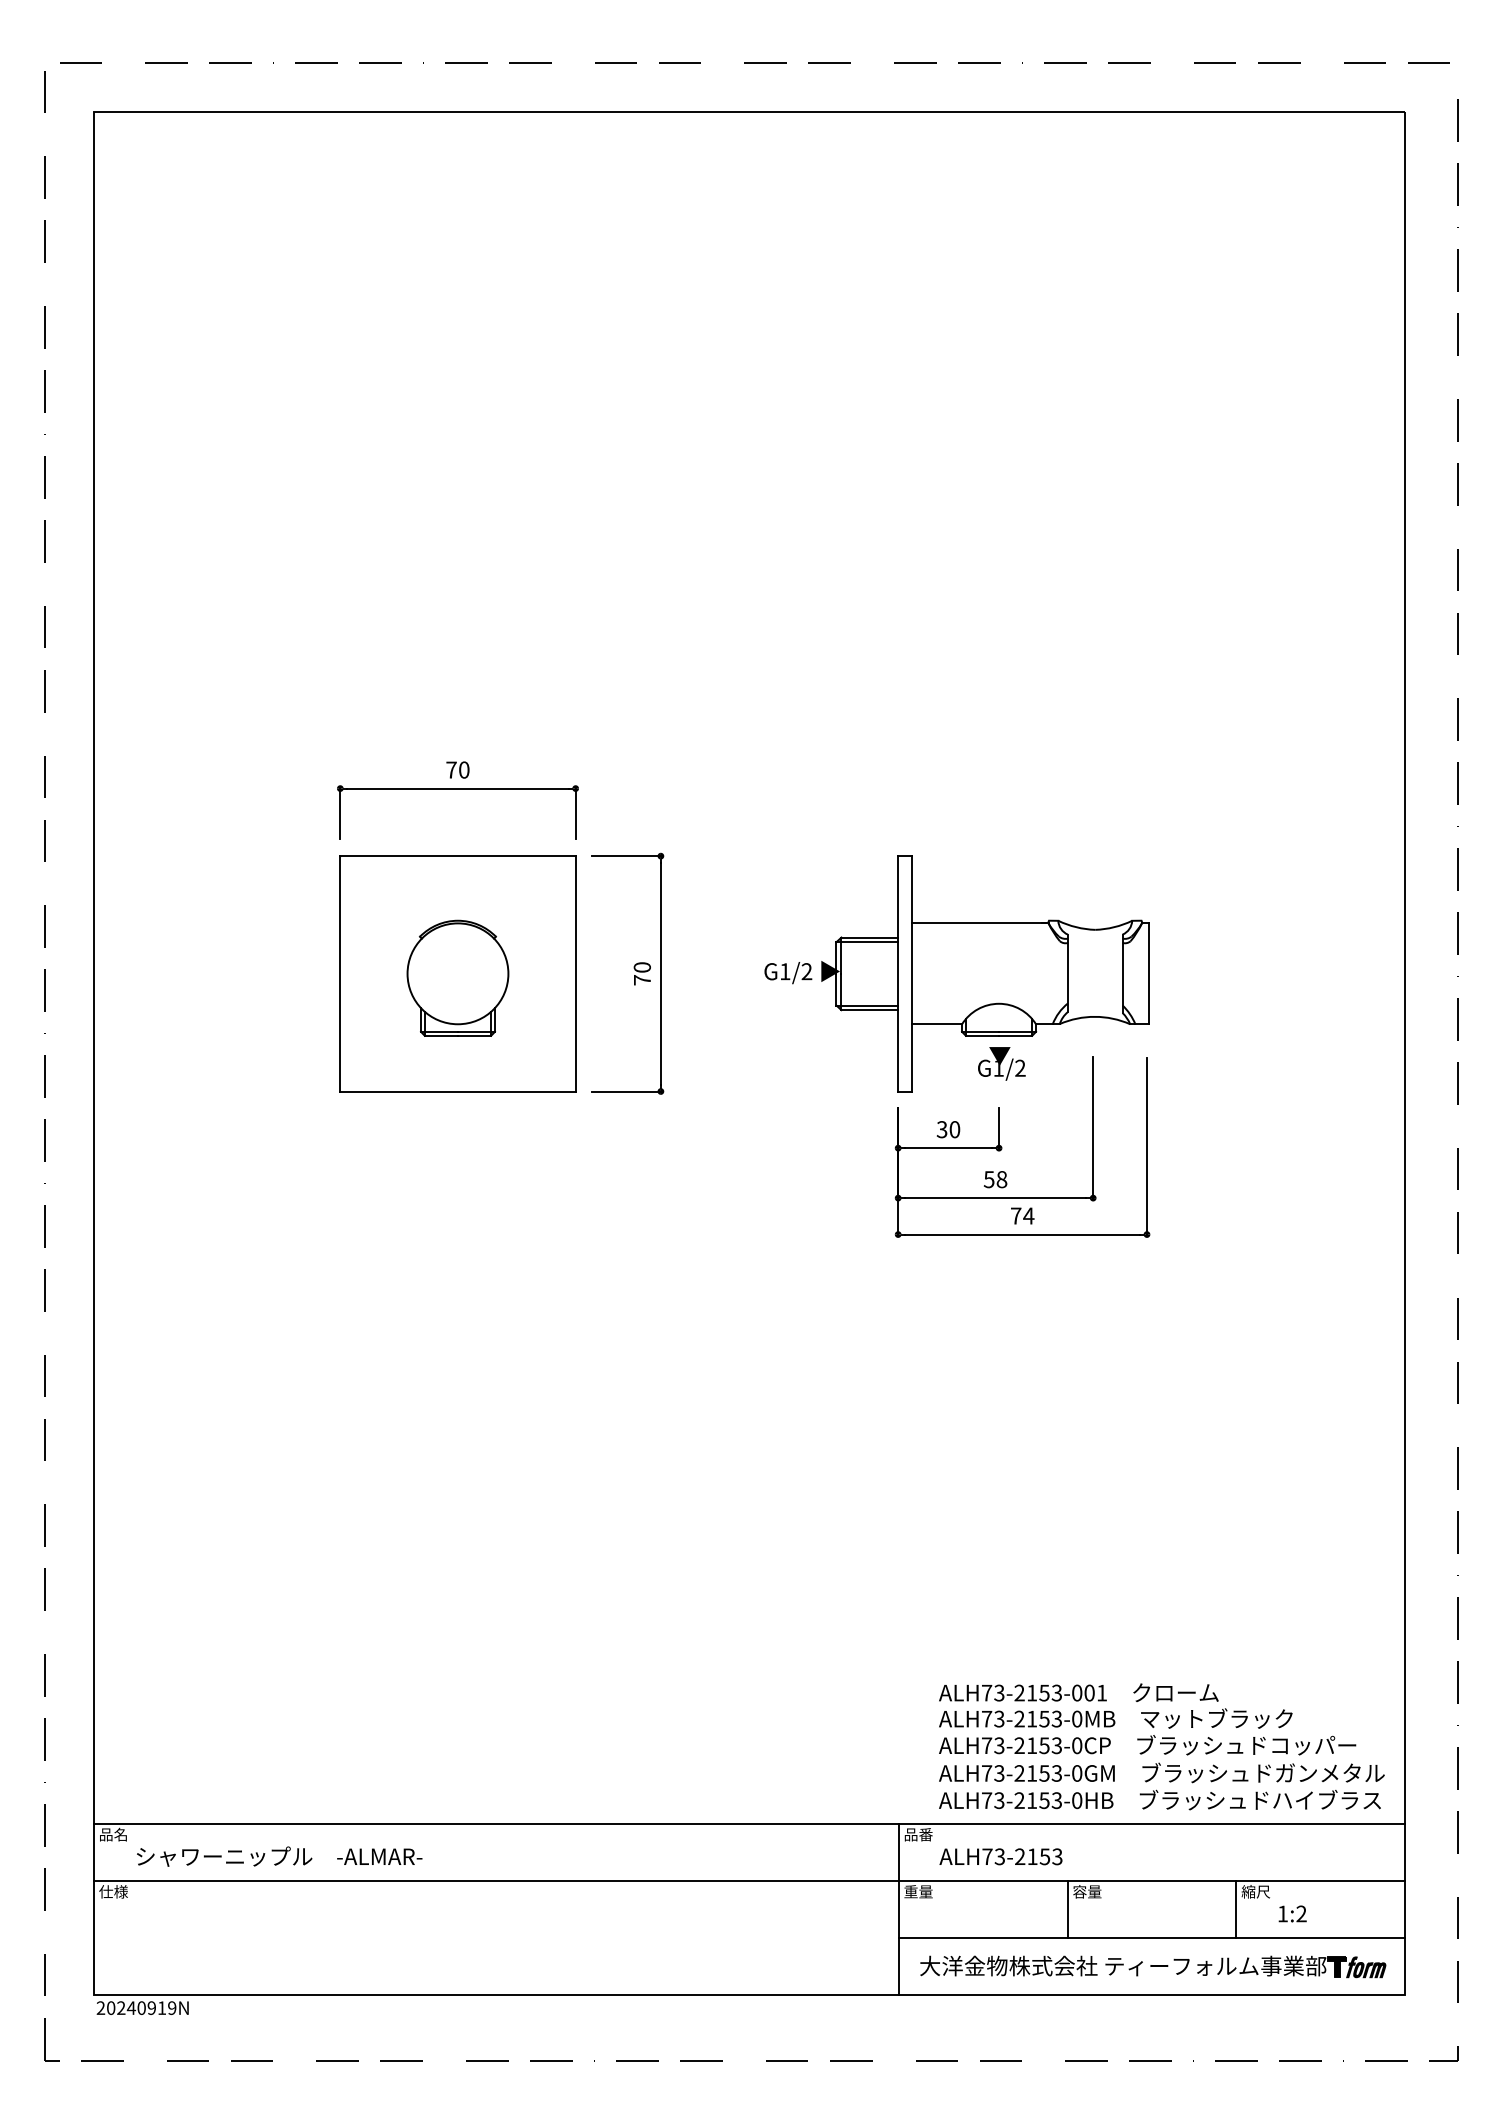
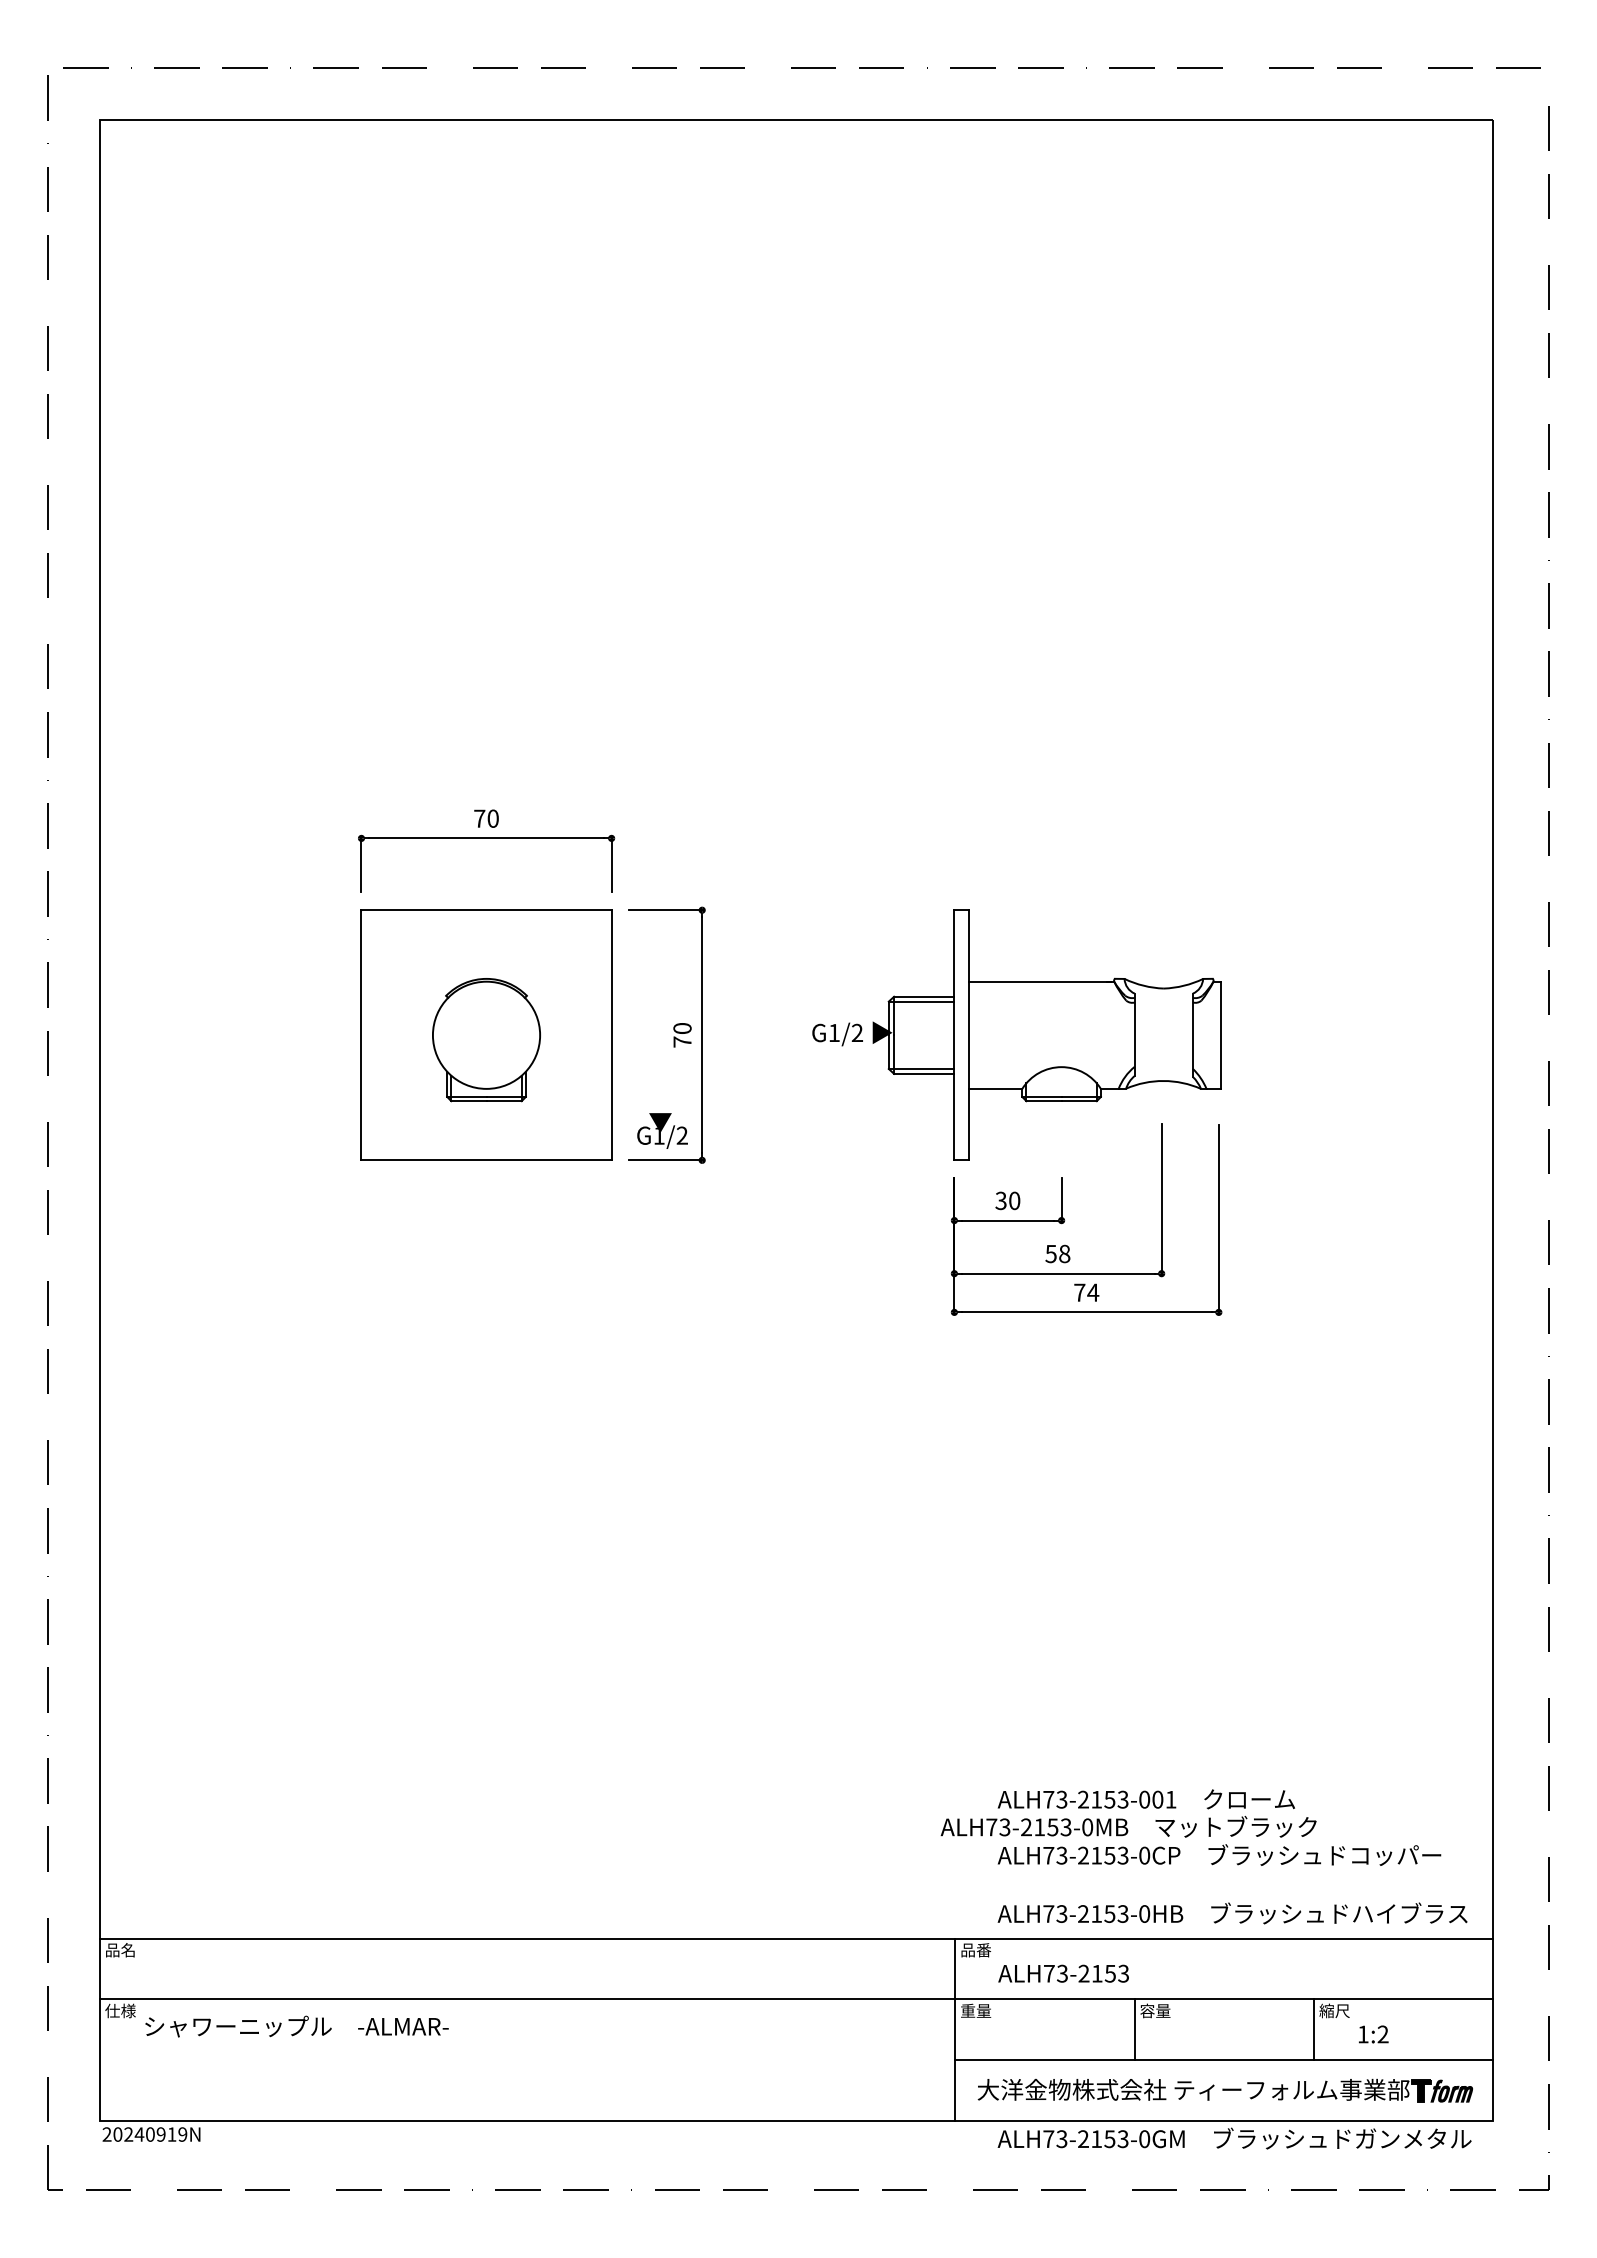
text: (1001, 1063) -> (662, 1130), moved
text: (1115, 1718) -> (1128, 1826), moved
text: (1161, 1772) -> (1234, 2138), moved
text: (279, 1856) -> (296, 2026), moved

